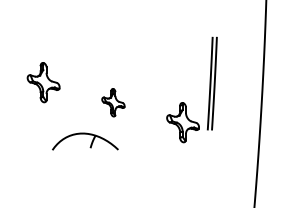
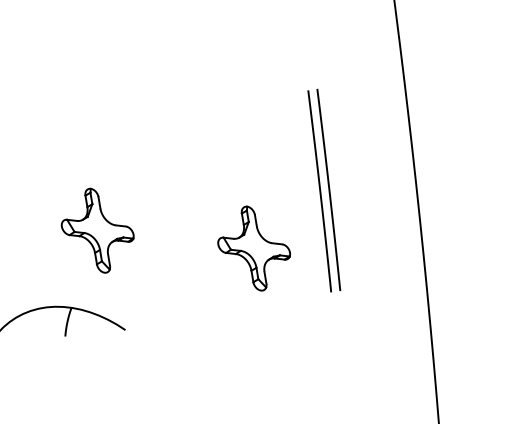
part: (211, 83) -> (322, 190), moved
part: (113, 102) -> (97, 230), size x1.43

